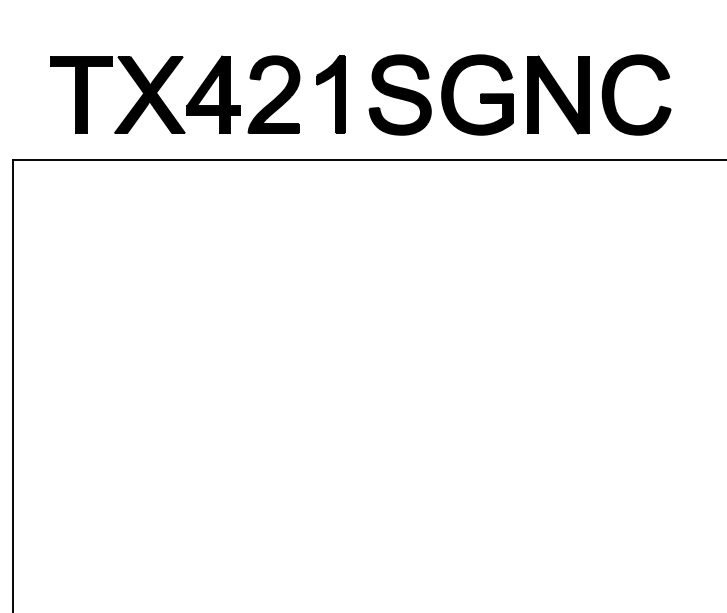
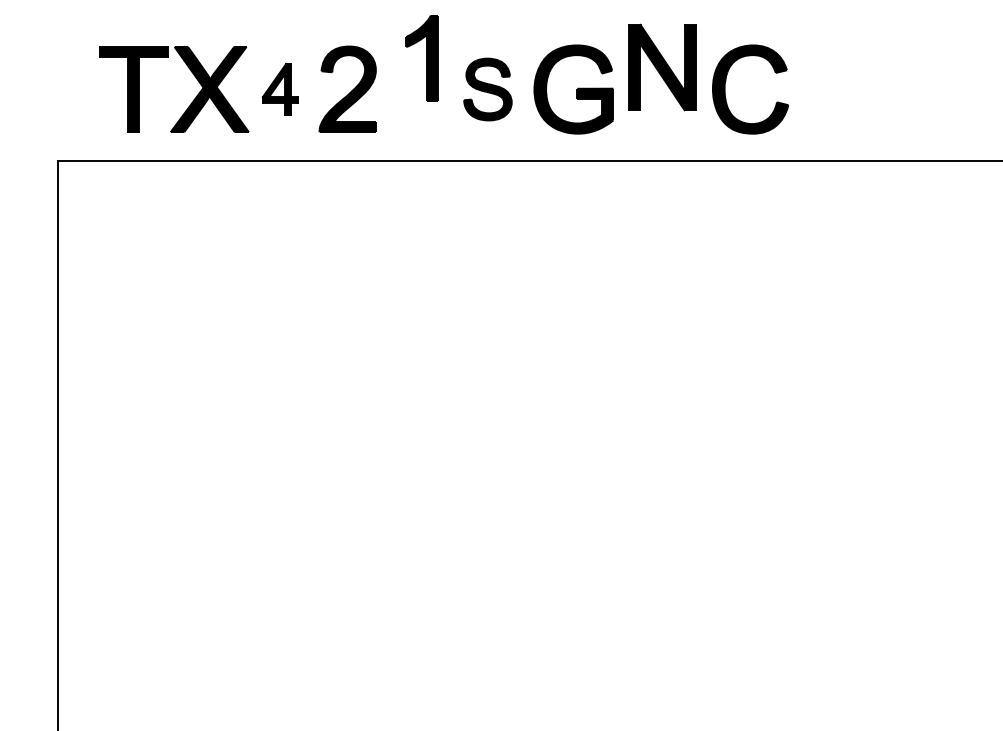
part: (213, 95) -> (280, 89), size x0.6
part: (330, 95) -> (421, 58), moved
part: (399, 95) -> (487, 89), size x0.7
part: (558, 95) -> (662, 67), moved

